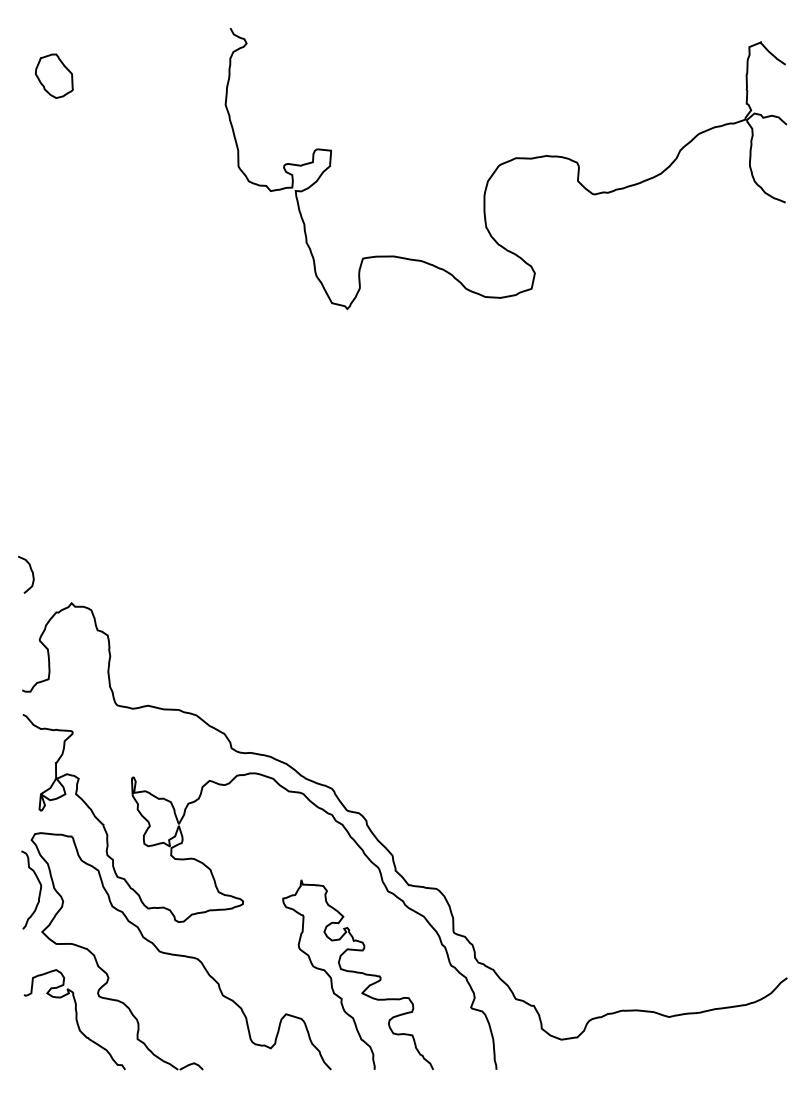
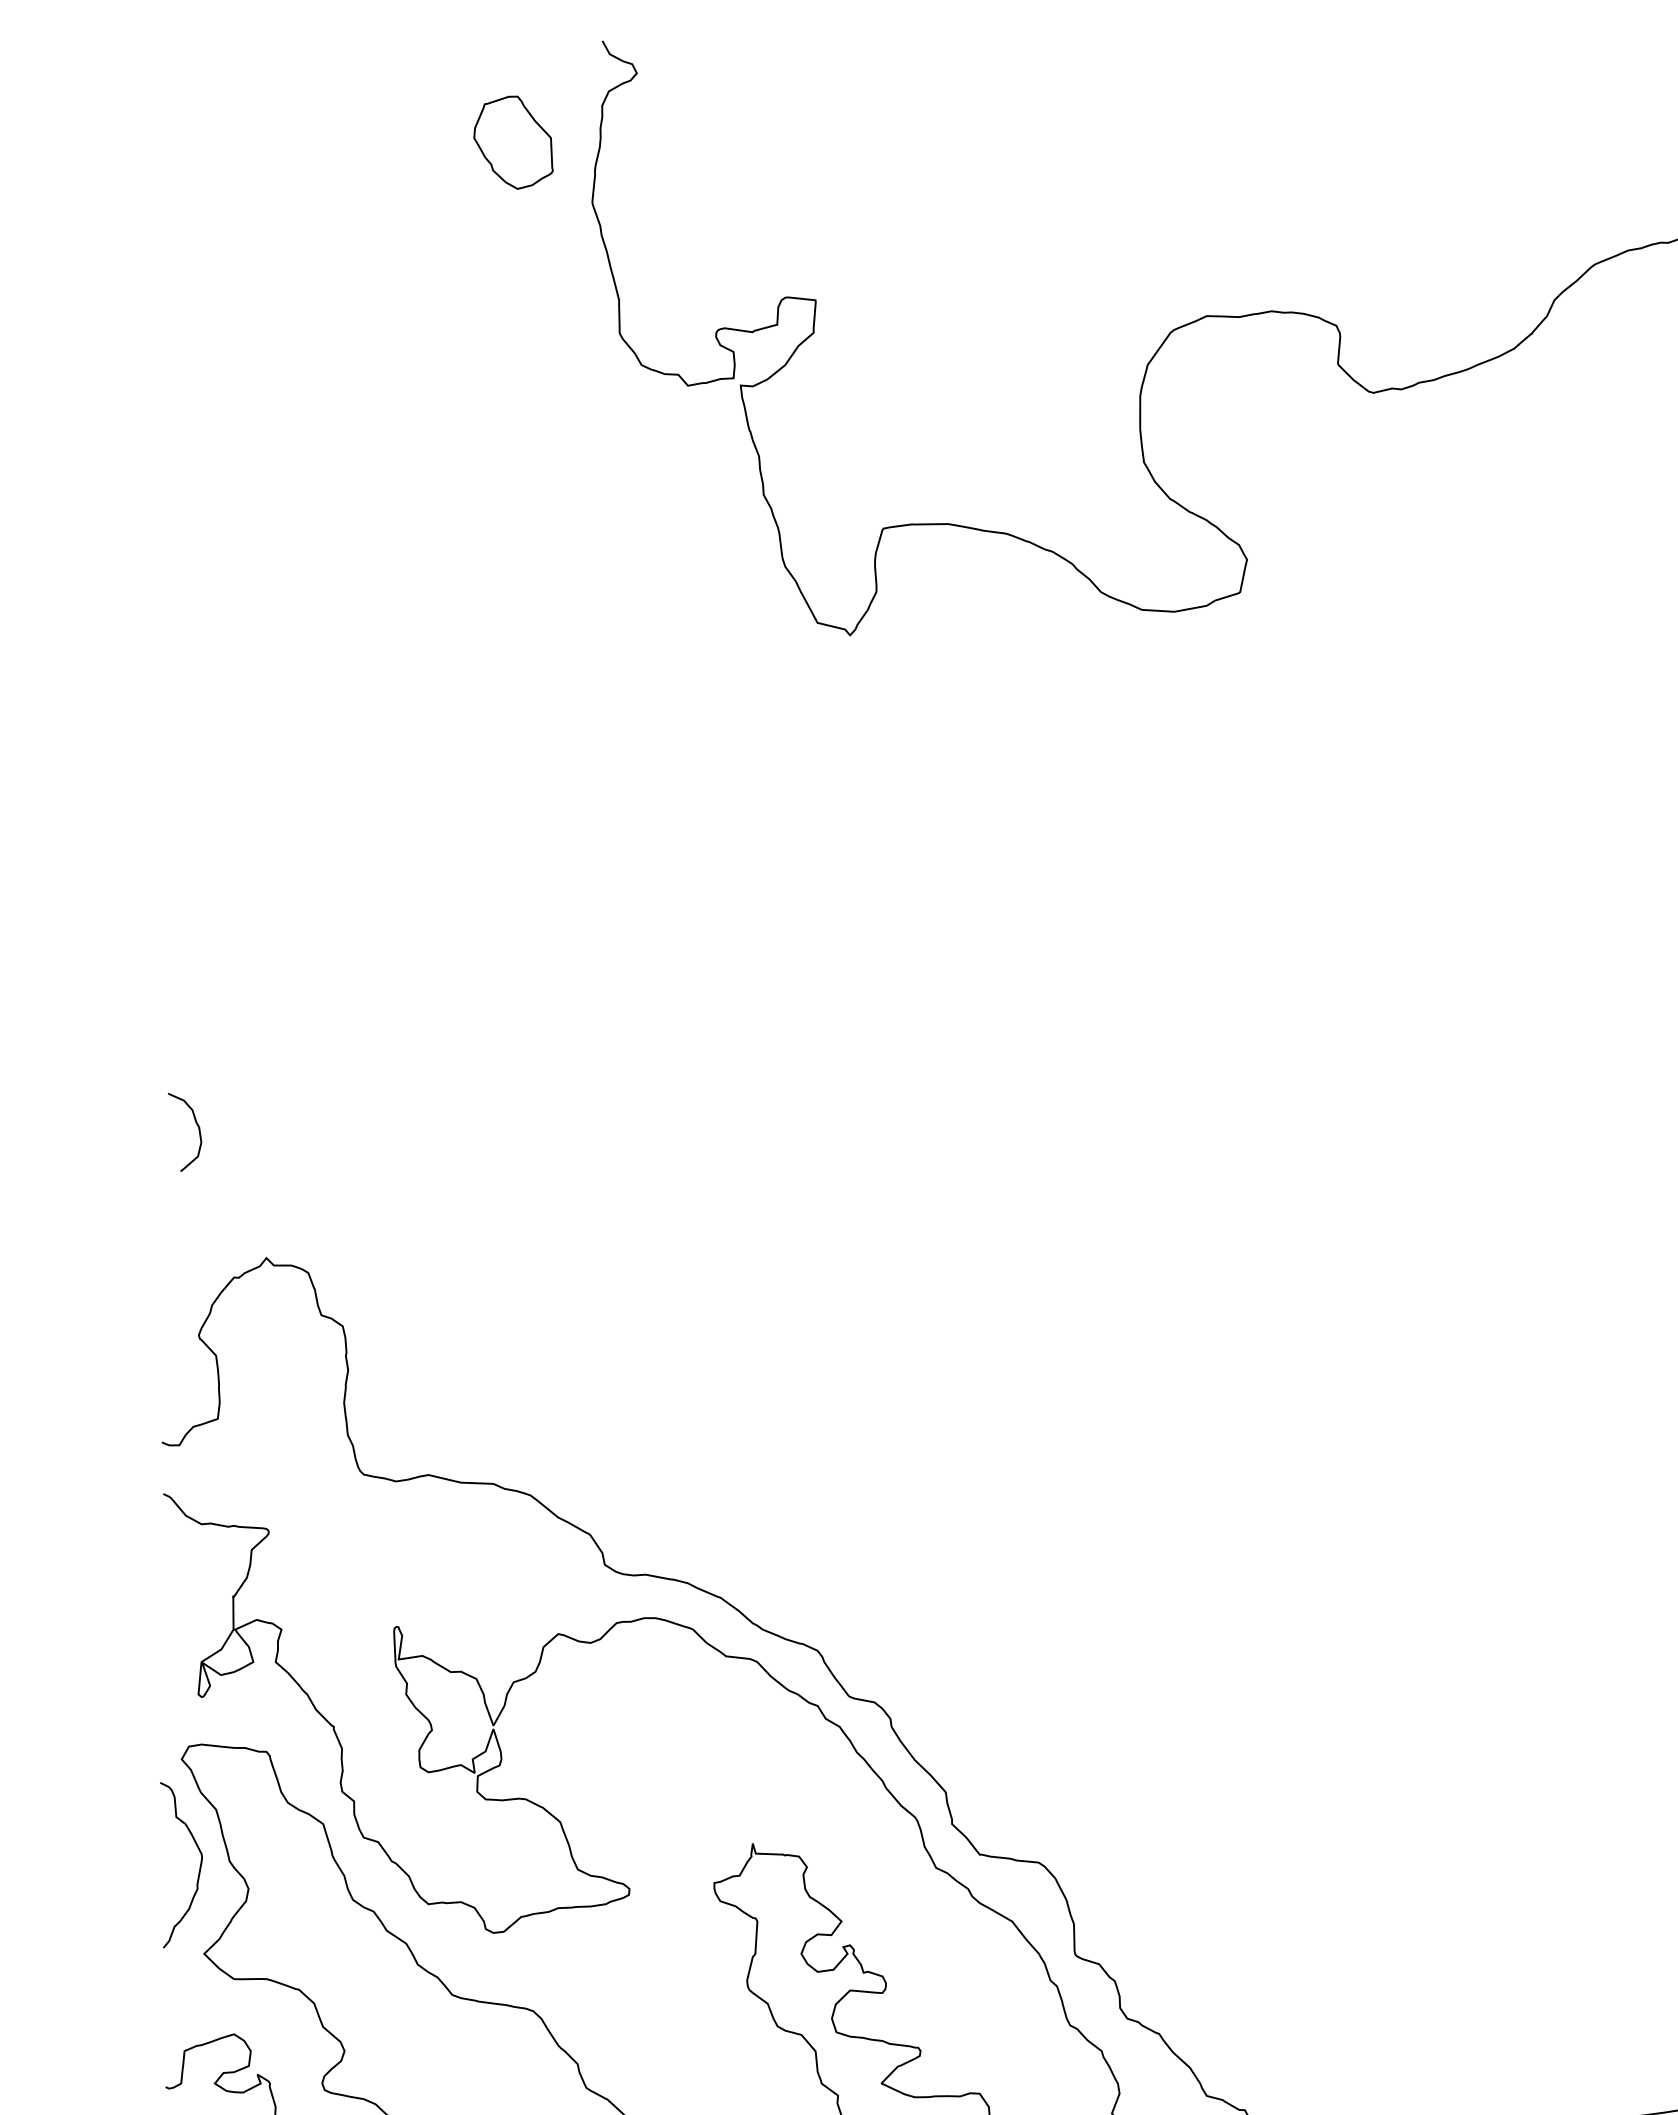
part: (54, 75) -> (513, 141), moved
curve: (31, 572) -> (196, 1127), moved

